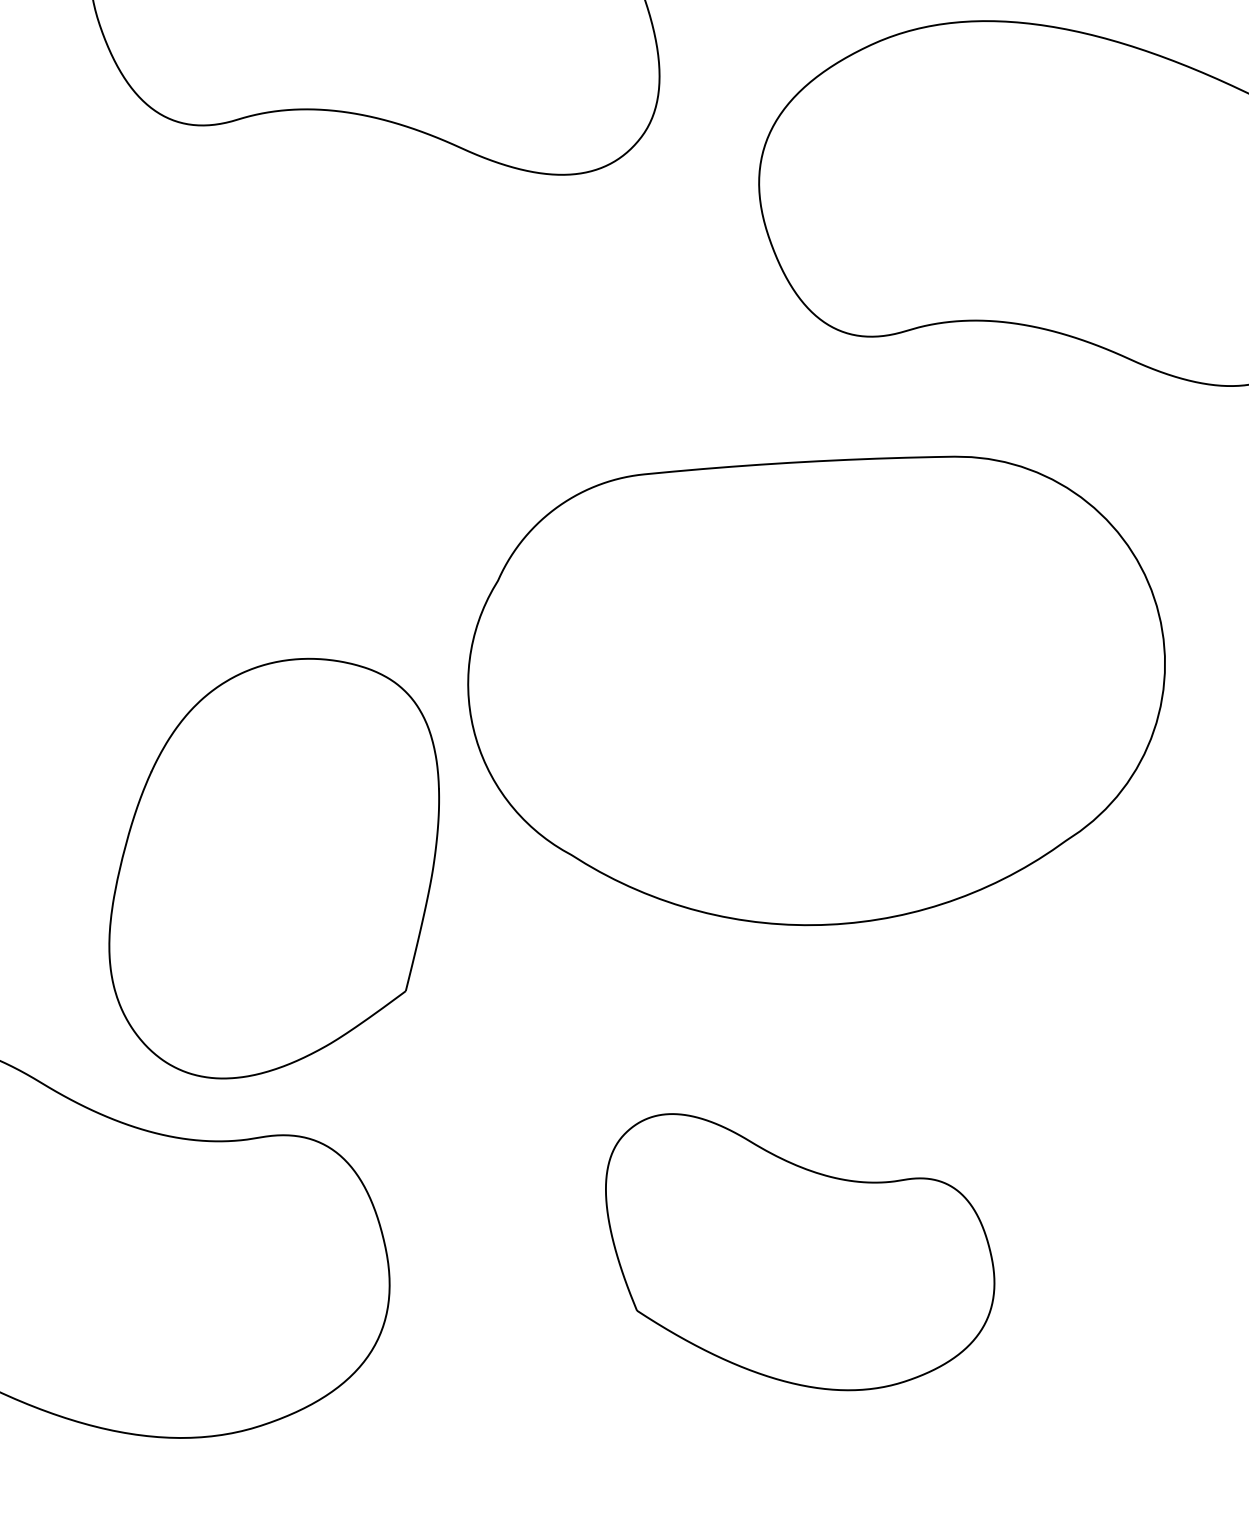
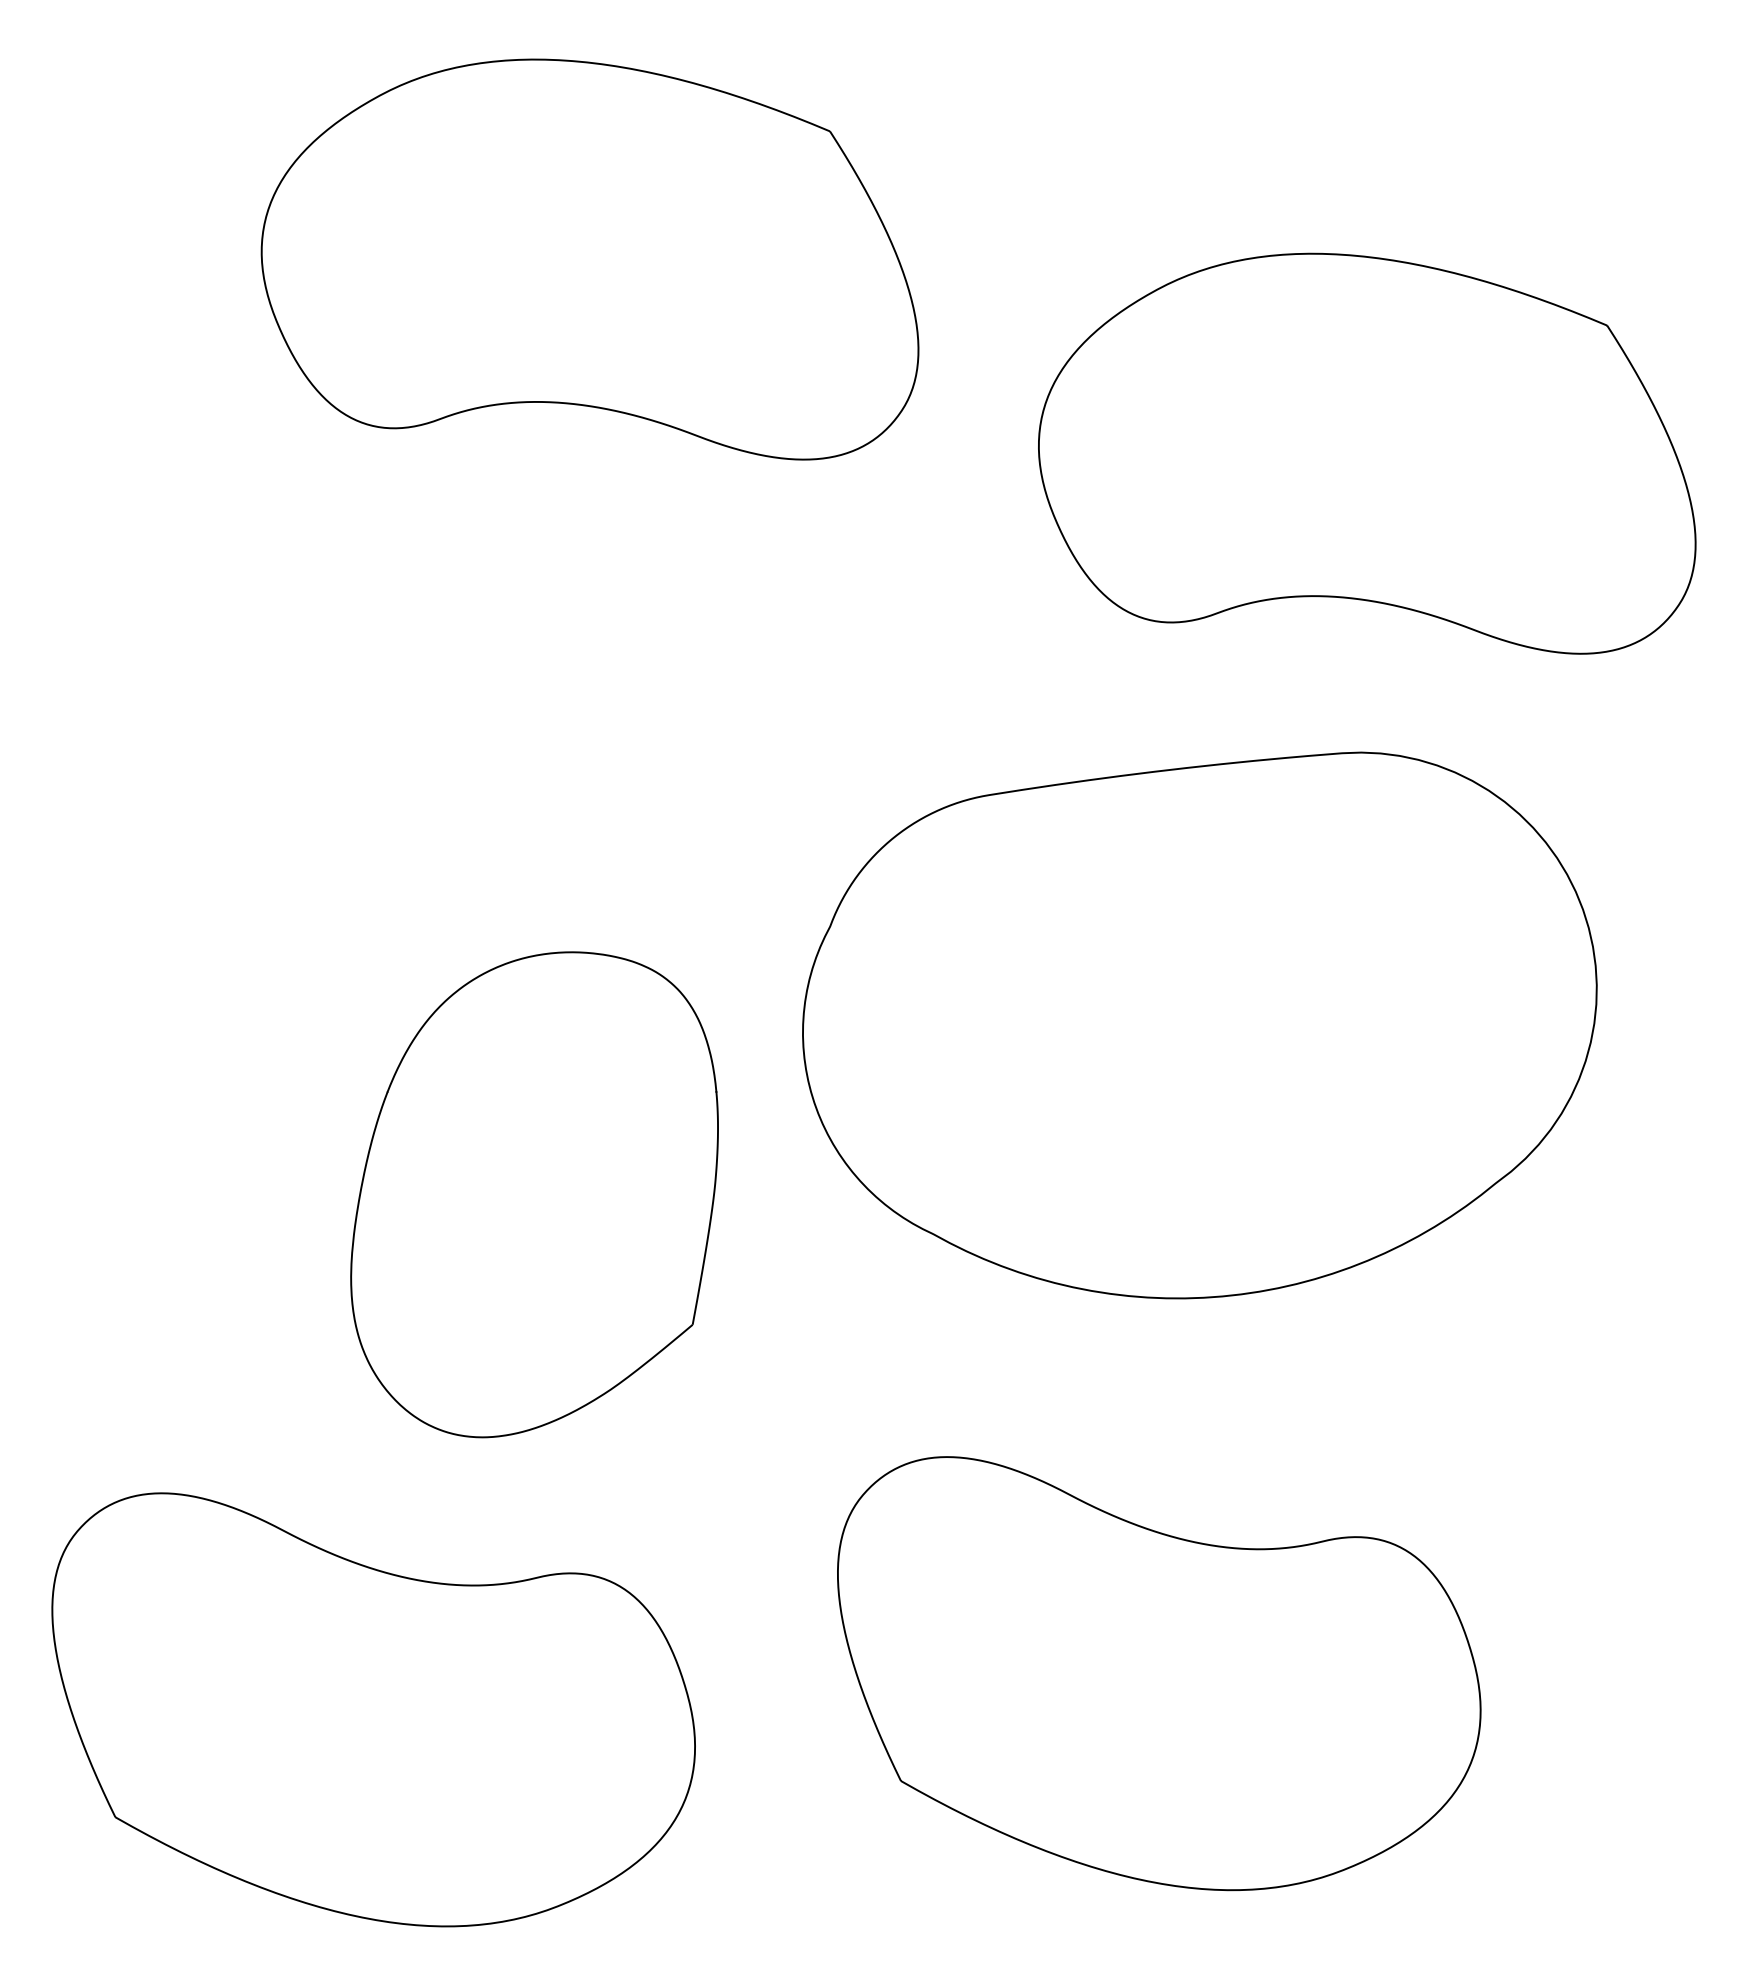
part: (815, 687) -> (1199, 1025), moved
part: (274, 868) -> (534, 1194), moved
part: (799, 1254) -> (1159, 1673), size x1.43

